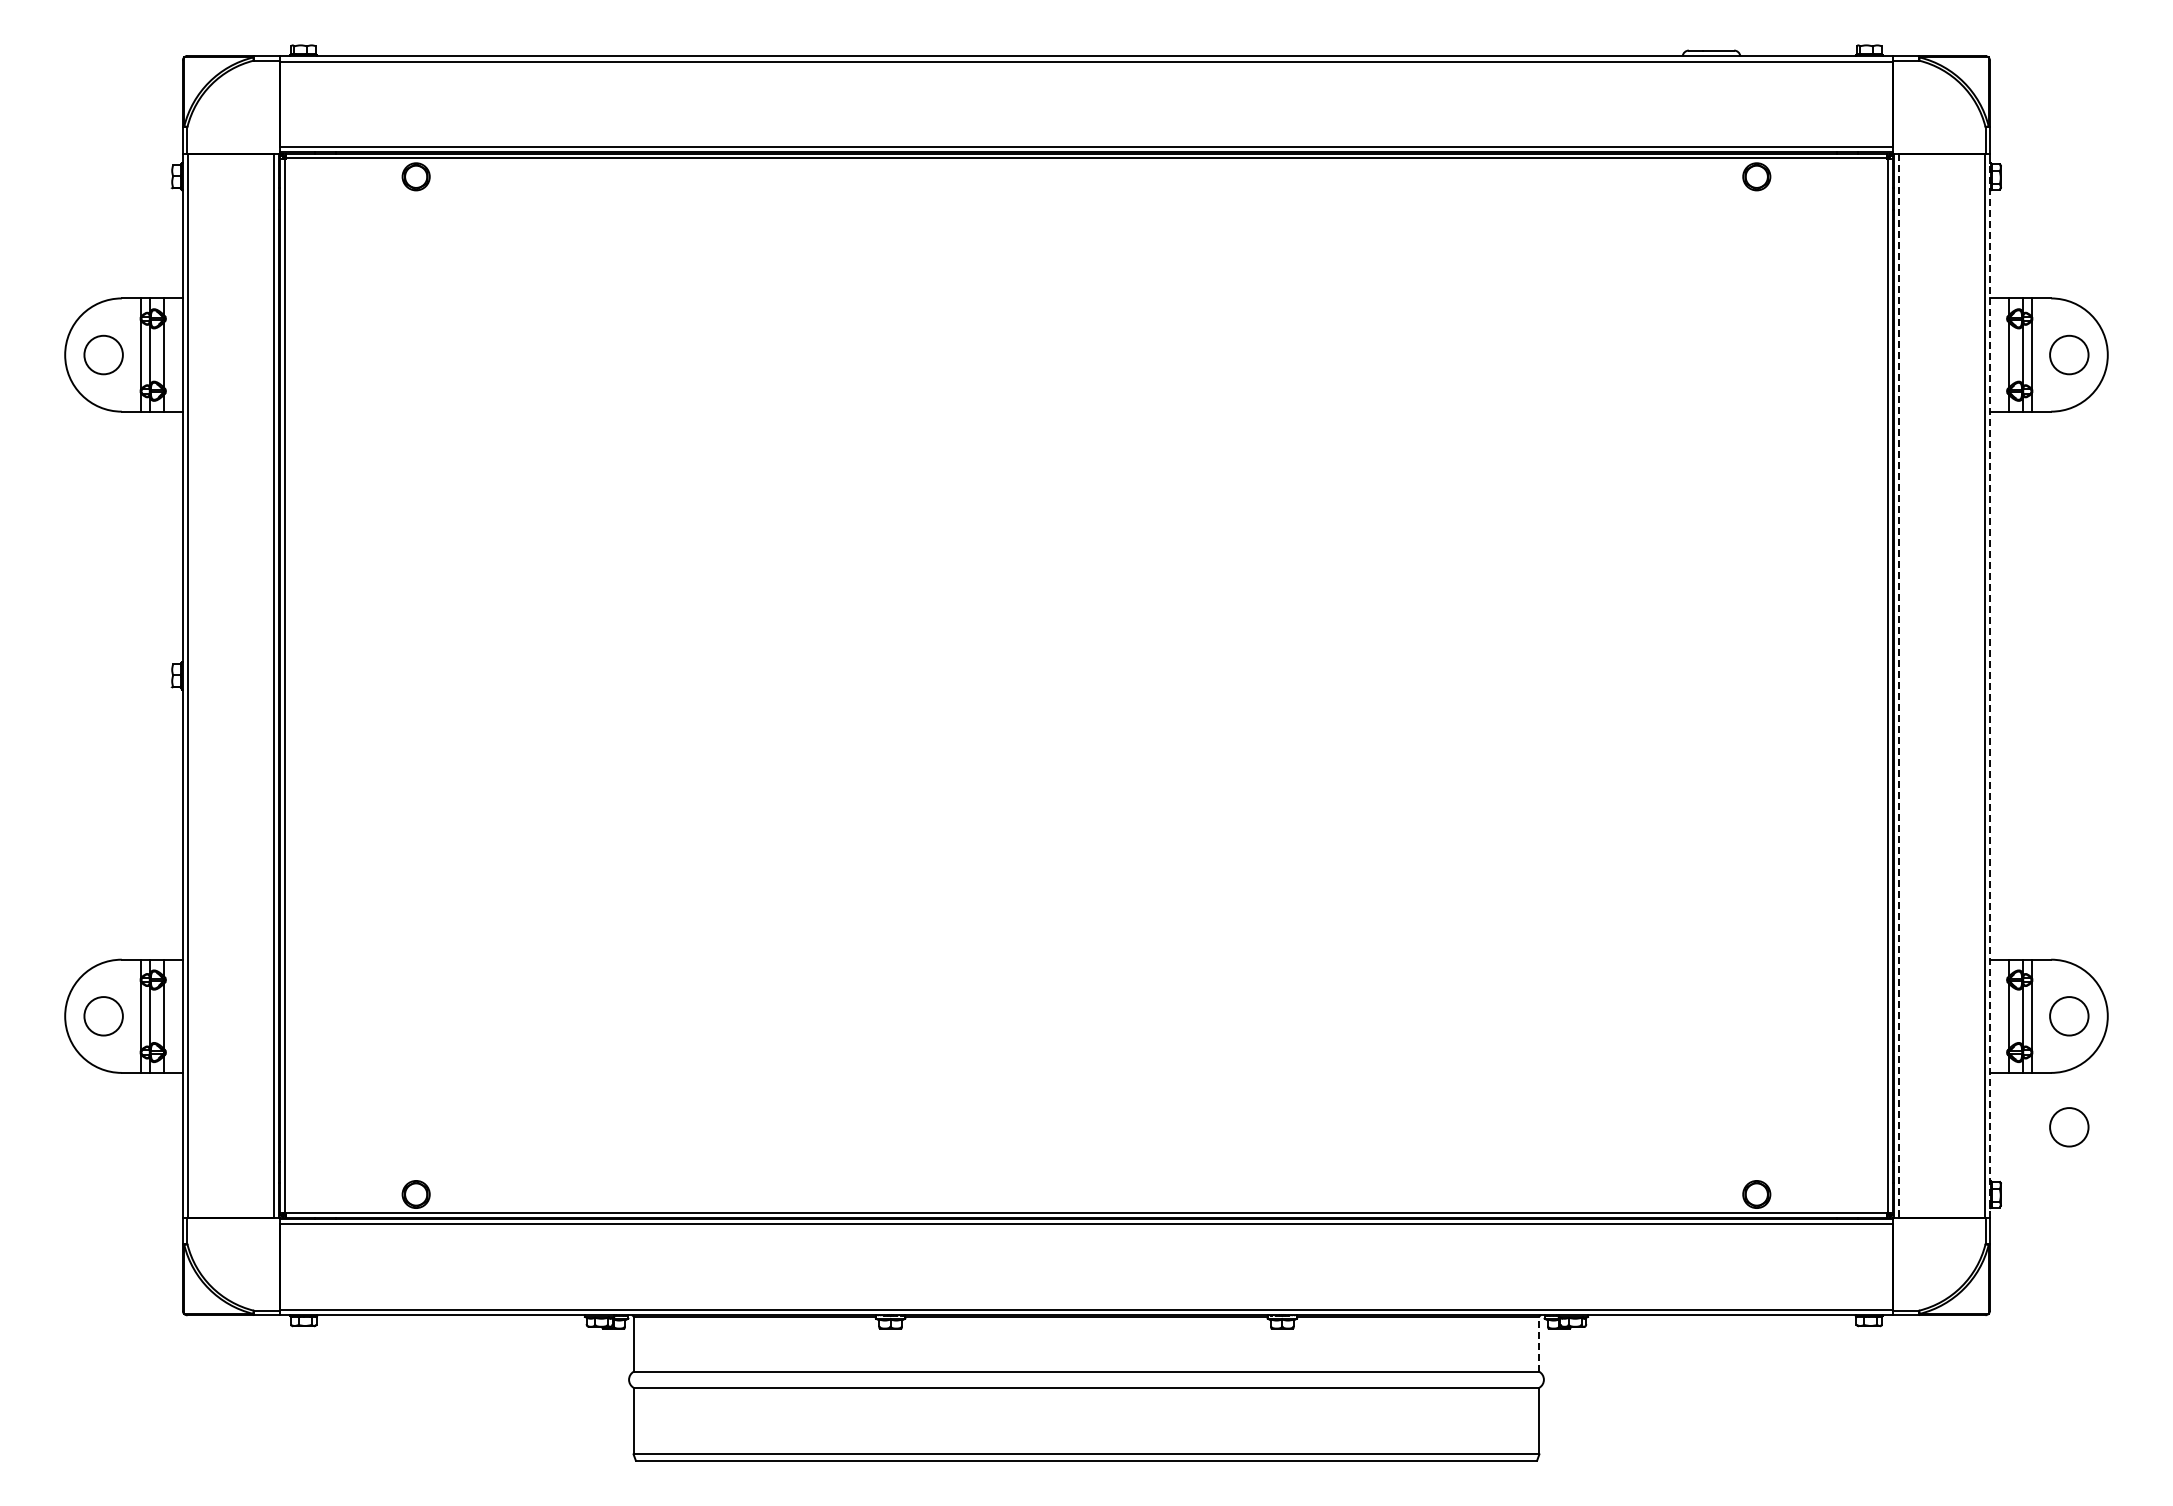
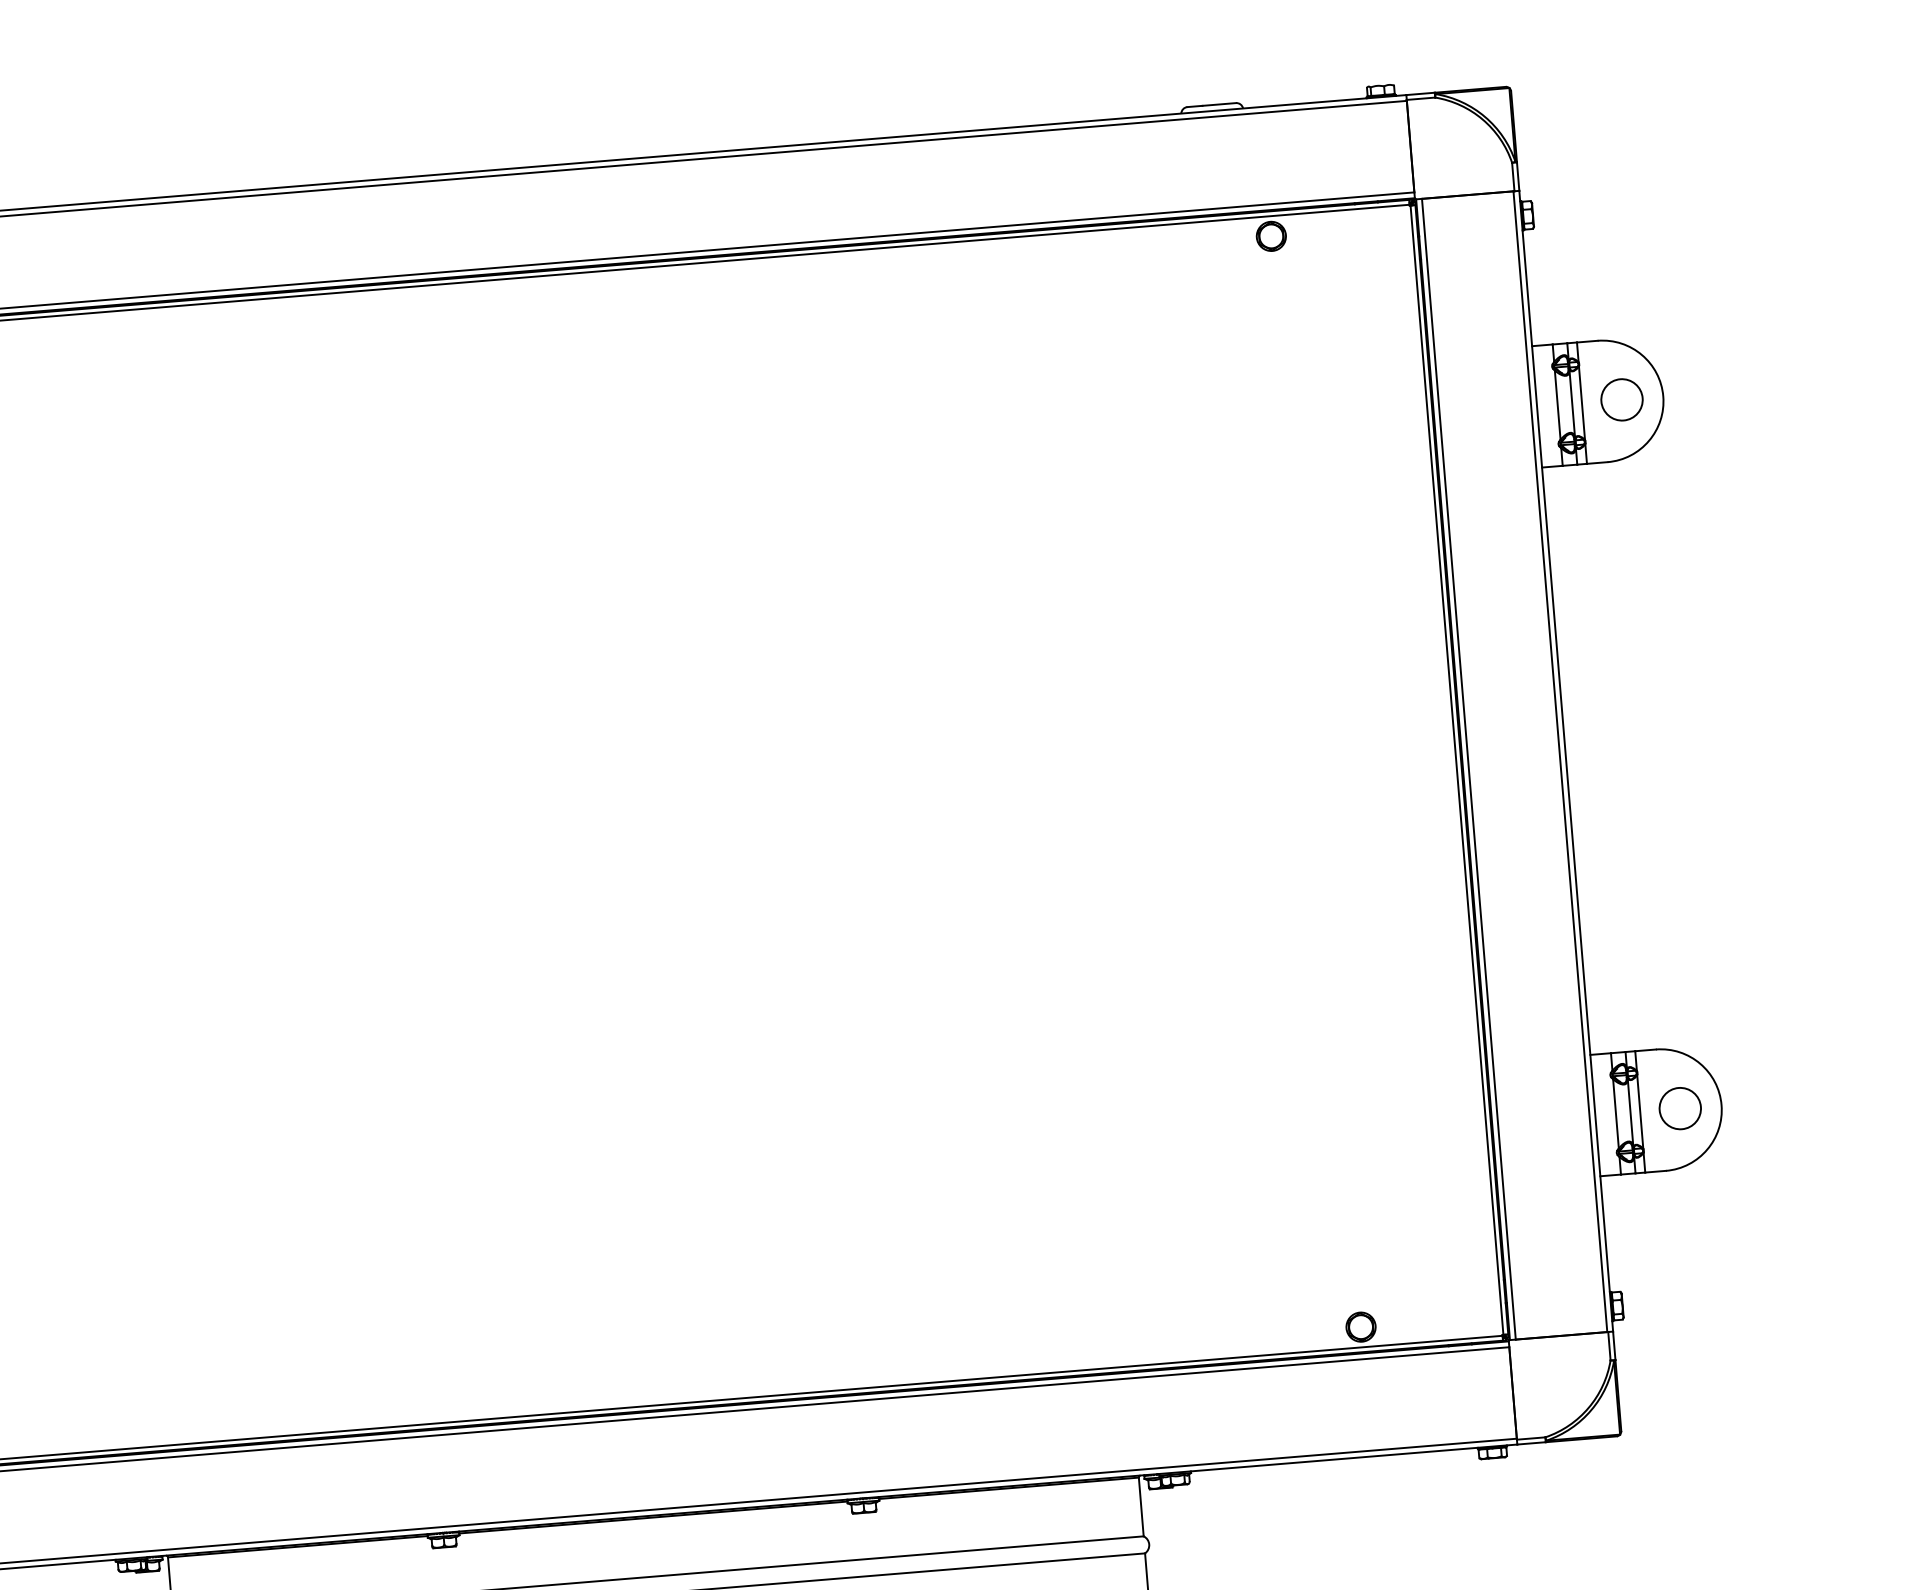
line: (1990, 685) -> (1566, 761), dashed -> solid
line: (1899, 686) -> (1469, 770), dashed -> solid
circle: (2069, 1127) -> (1690, 1227), removed
line: (1539, 1343) -> (1141, 1505), dashed -> solid

